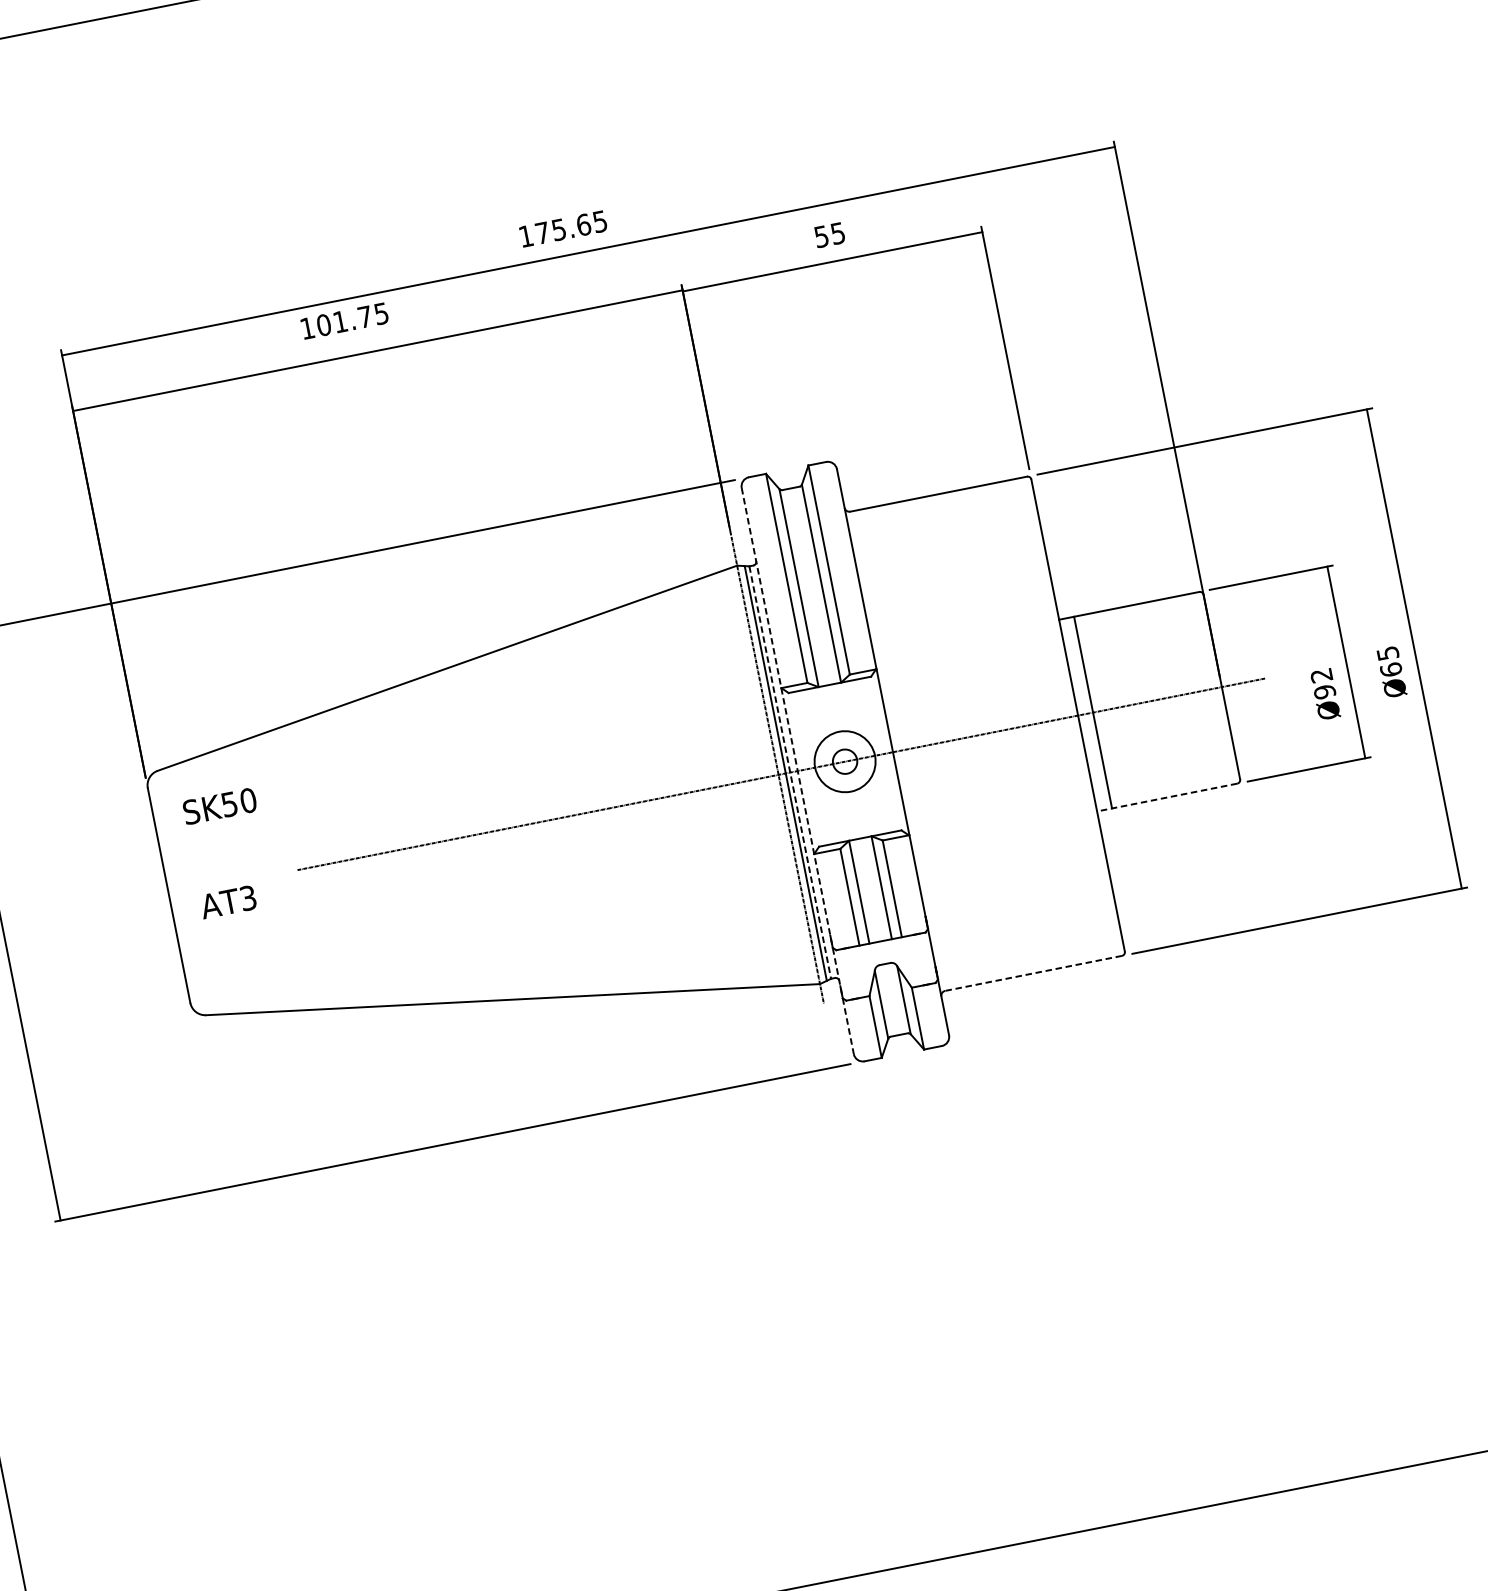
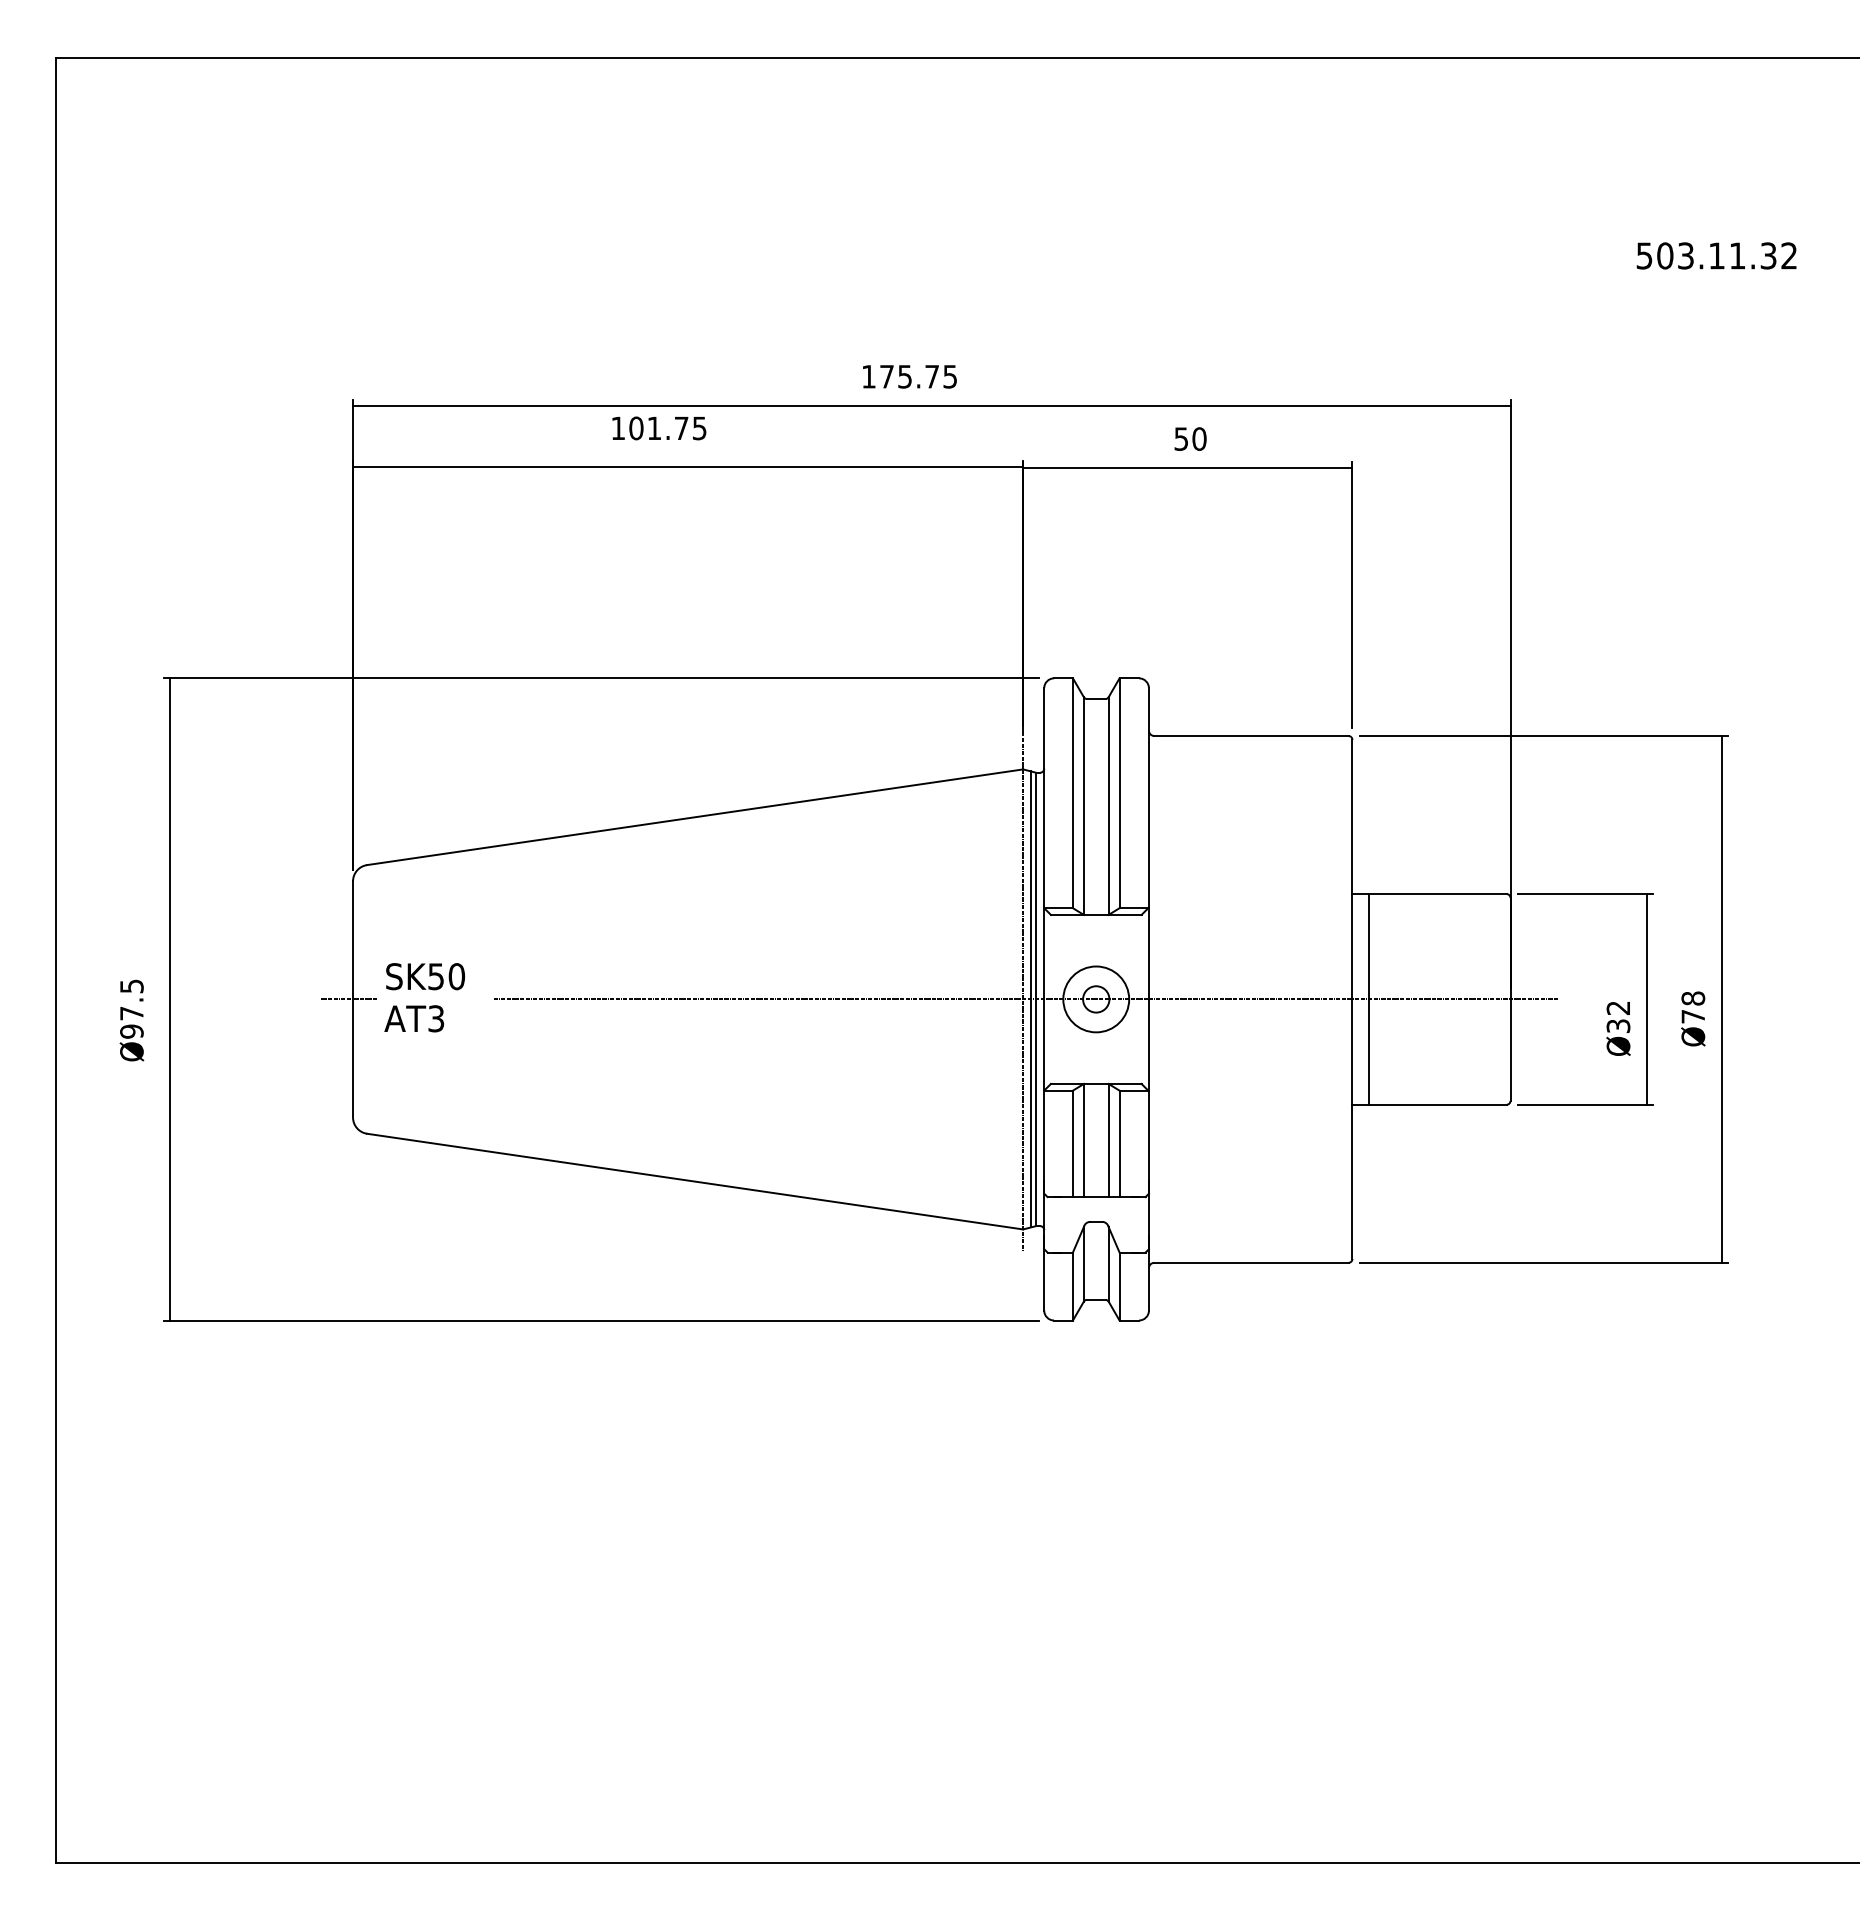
text: (583, 224) -> (932, 376), 175.65 -> 175.75
text: (837, 232) -> (1199, 438), 55 -> 50
text: (1389, 661) -> (1693, 1007), Ø65 -> Ø78
text: (1324, 692) -> (1618, 1026), Ø92 -> Ø32
line: (798, 771) -> (1044, 999), dashed -> solid
line: (789, 772) -> (1035, 999), dashed -> solid
line: (1167, 797) -> (1429, 1104), dashed -> solid
text: (219, 806) -> (425, 976), moved
line: (166, 896) -> (350, 999), added
line: (1032, 973) -> (1250, 1262), dashed -> solid

